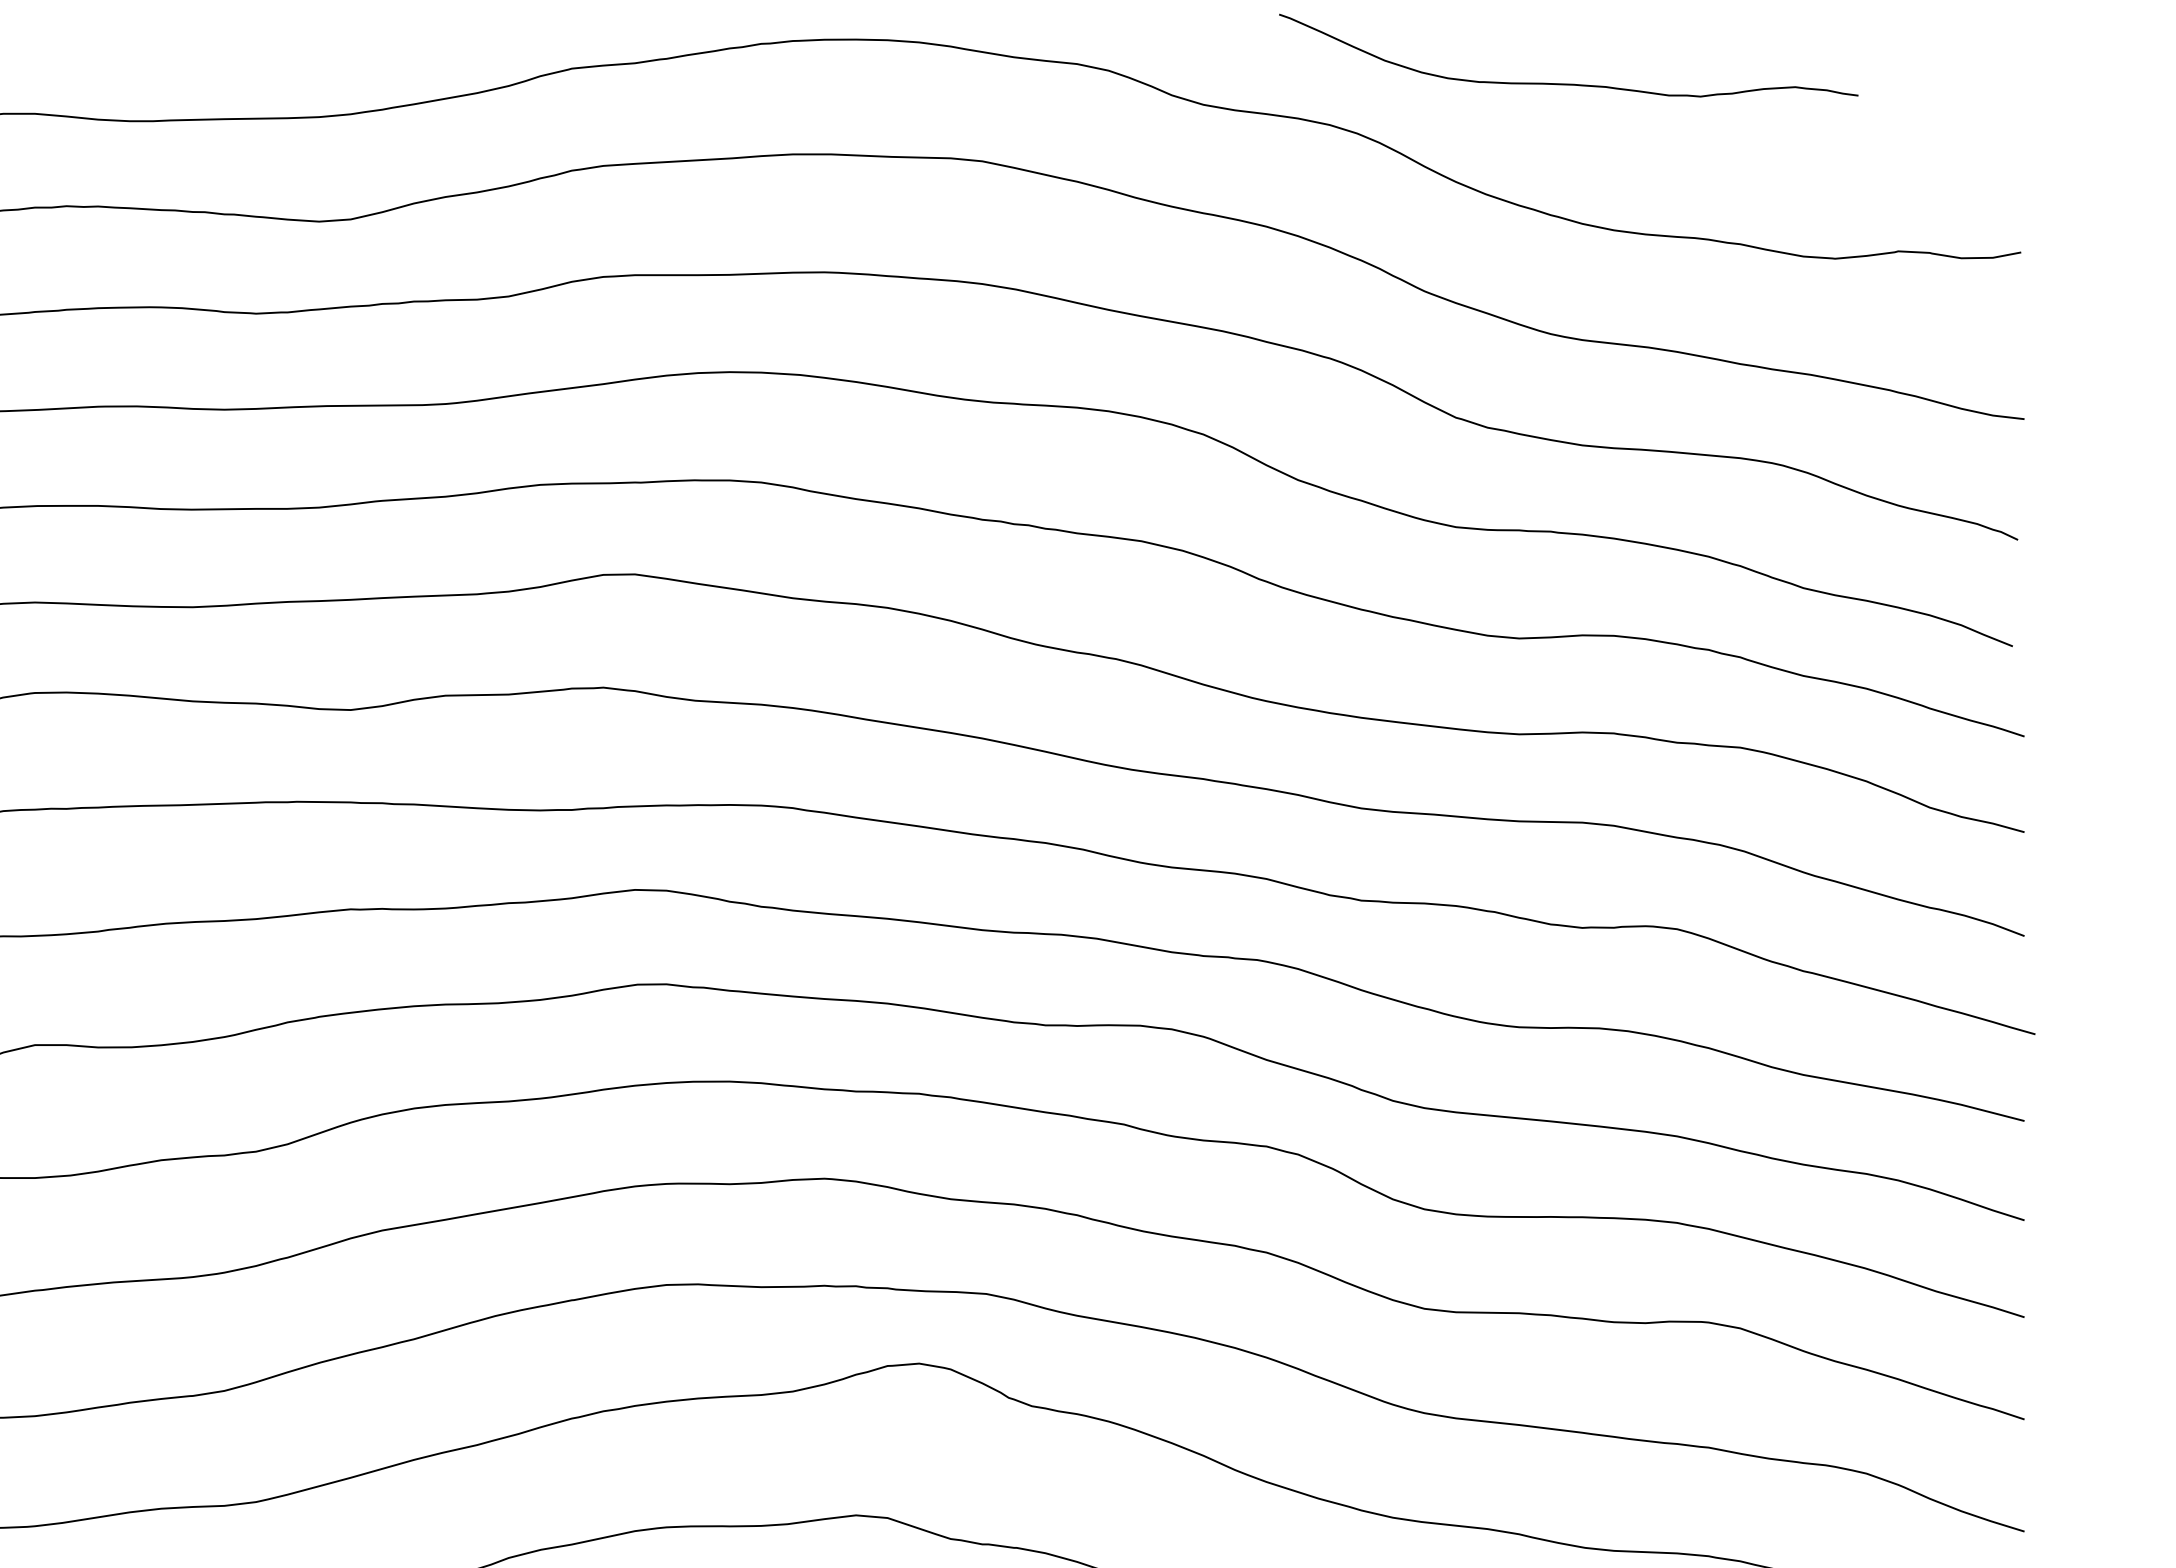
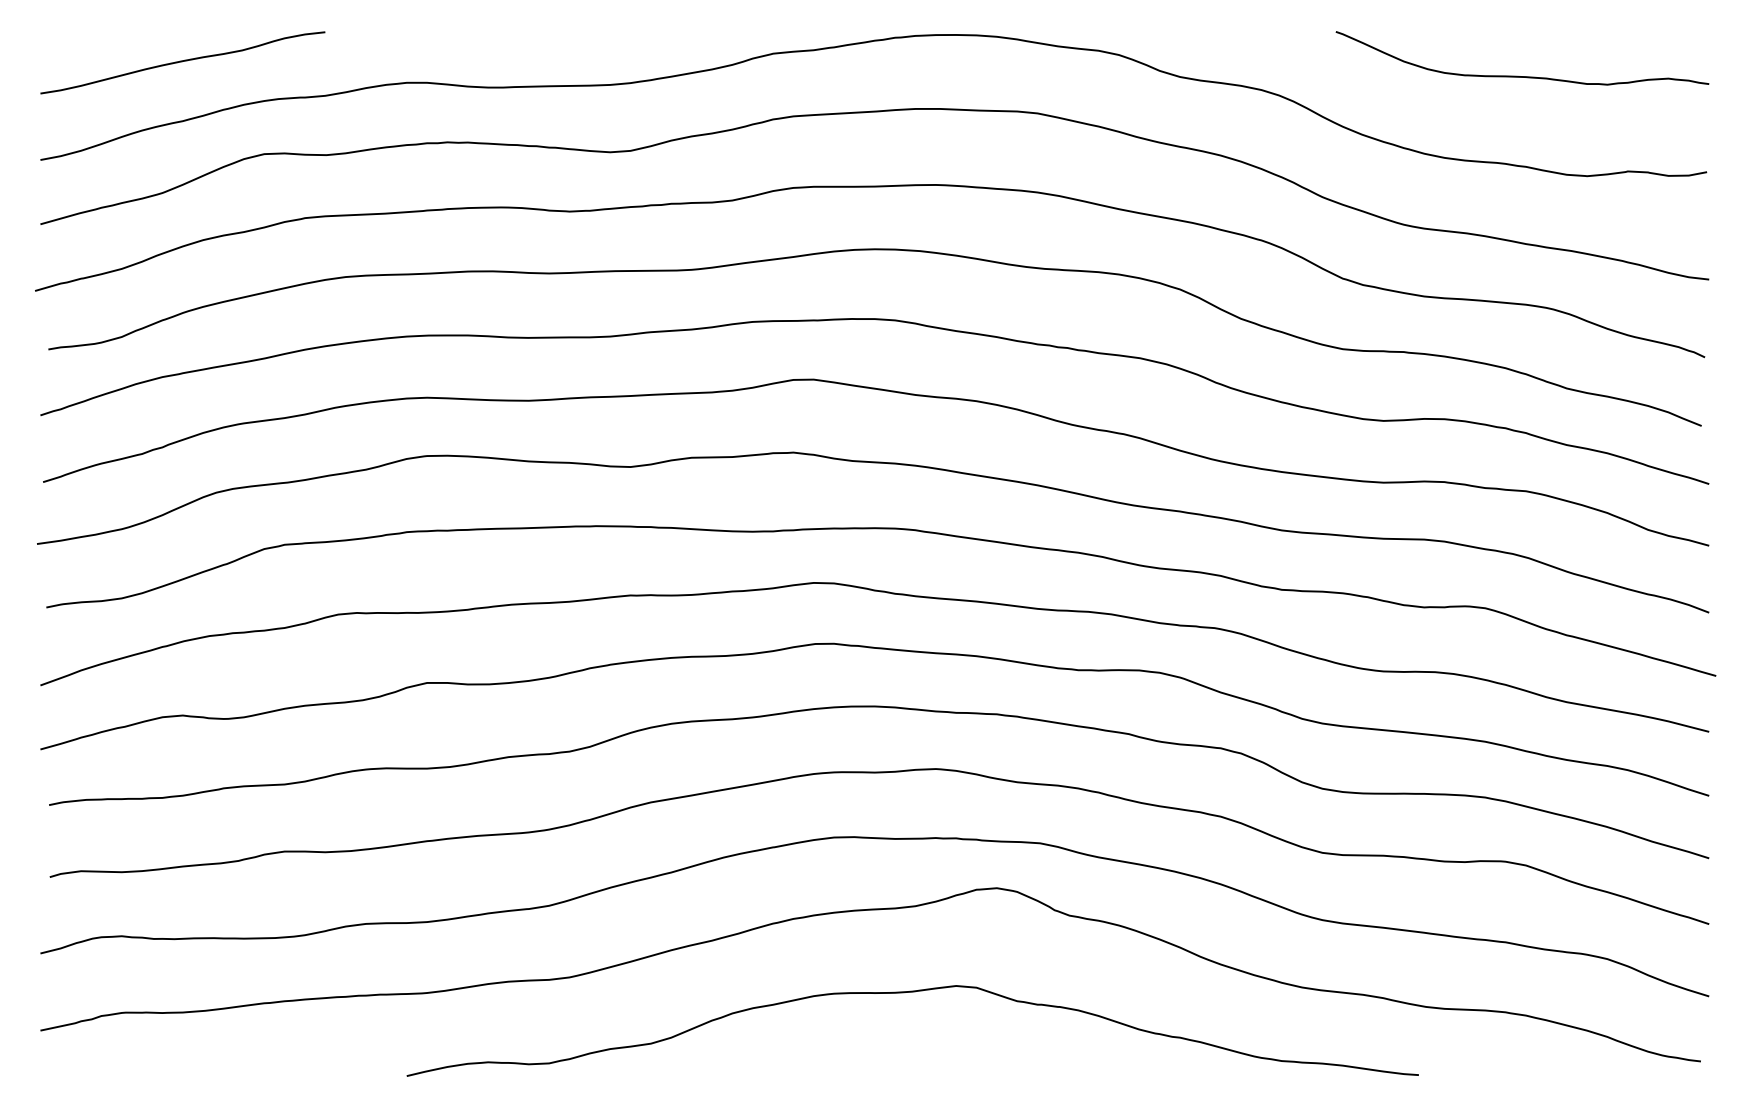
curve: (1561, 82) -> (1517, 75), moved

